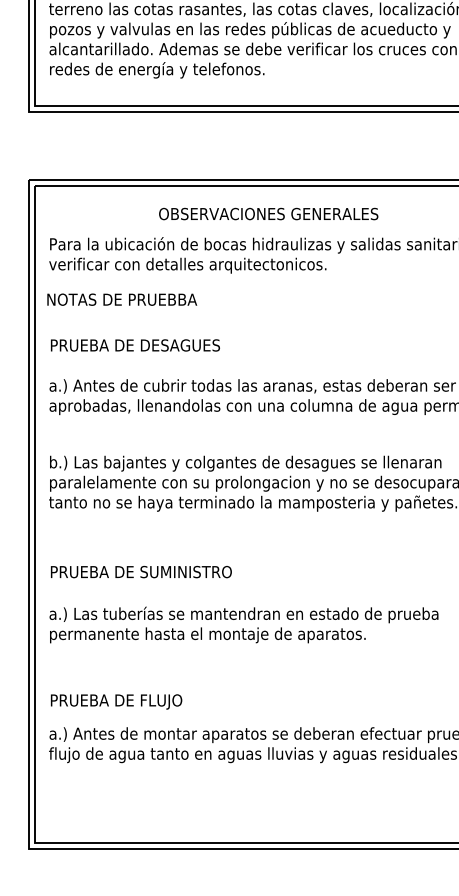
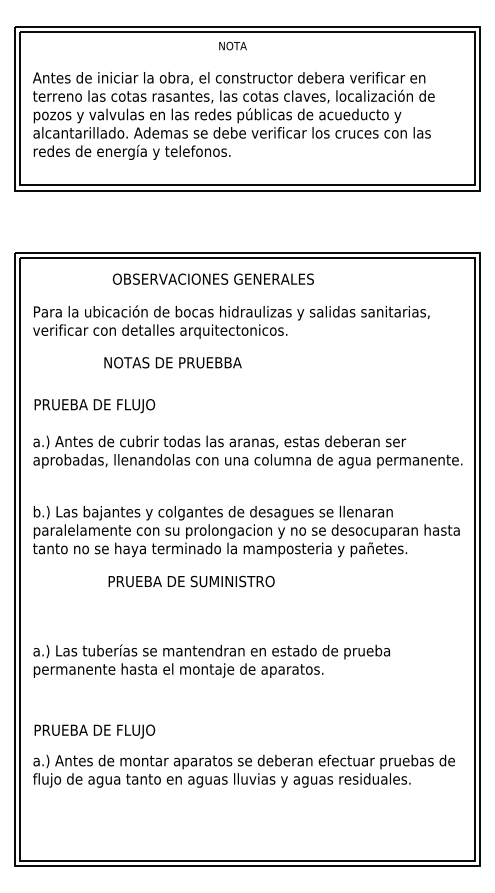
text: (267, 213) -> (212, 278), moved
text: (121, 299) -> (172, 362), moved
text: (180, 347) -> (153, 406), PRUEBA DE DESAGUES -> PRUEBA DE FLUJO
text: (141, 572) -> (191, 581), moved

